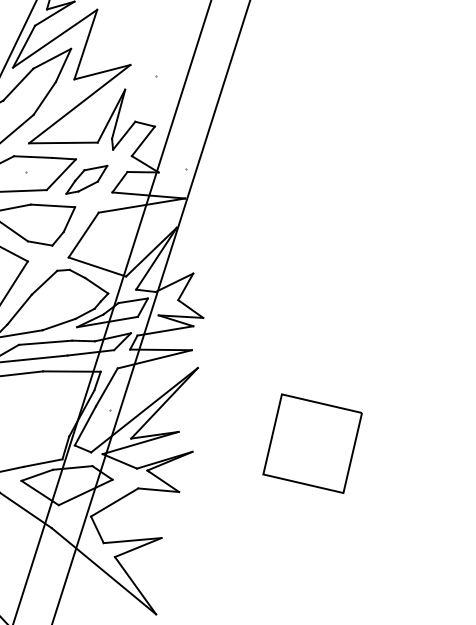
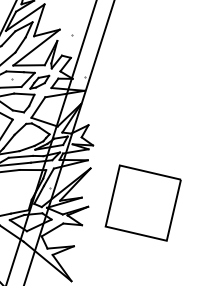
part: (311, 442) -> (142, 202), size x1.67

